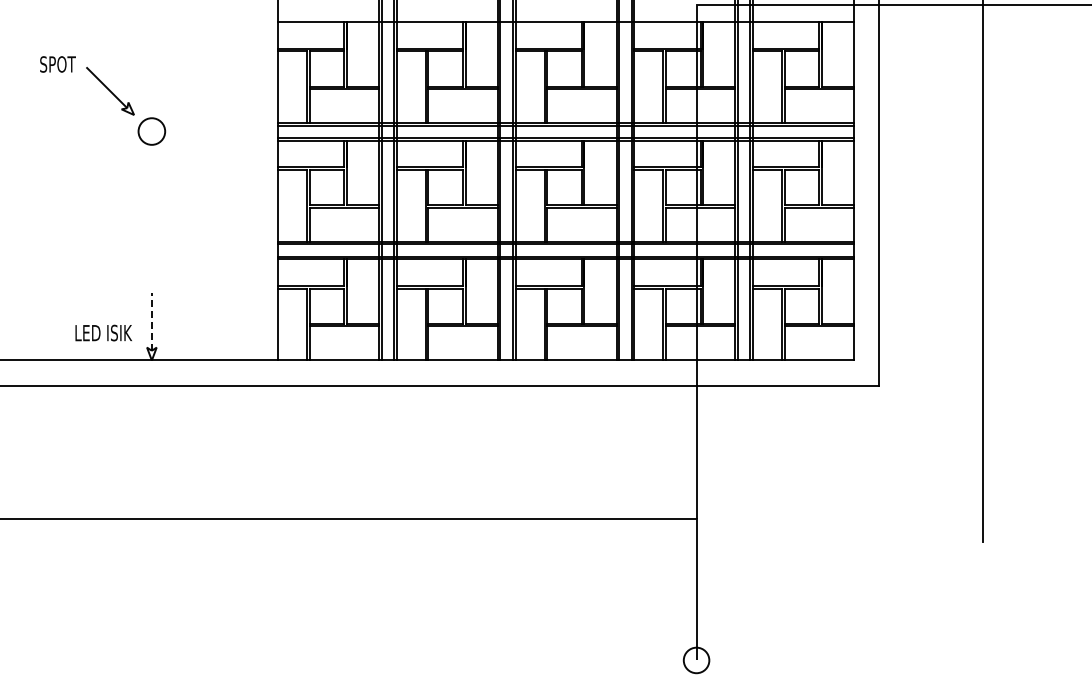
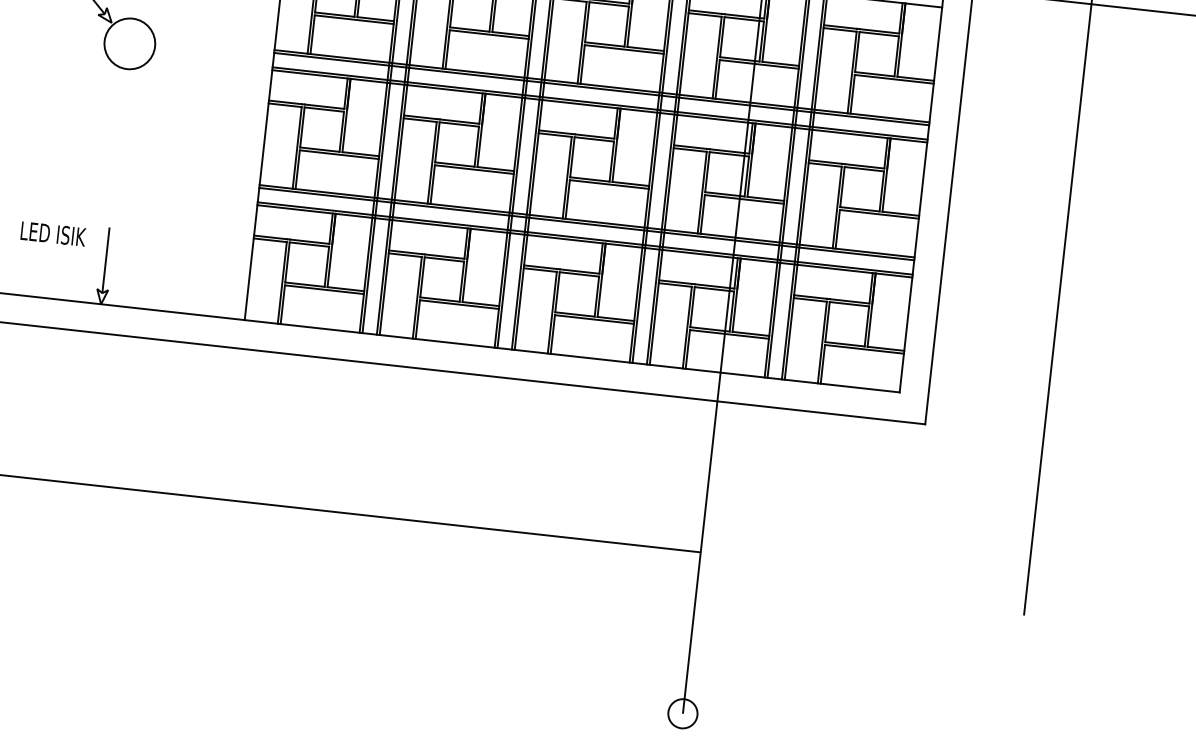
circle: (151, 131) -> (129, 43), size x1.67
line: (151, 321) -> (105, 259), dashed -> solid
text: (103, 332) -> (53, 233), moved

